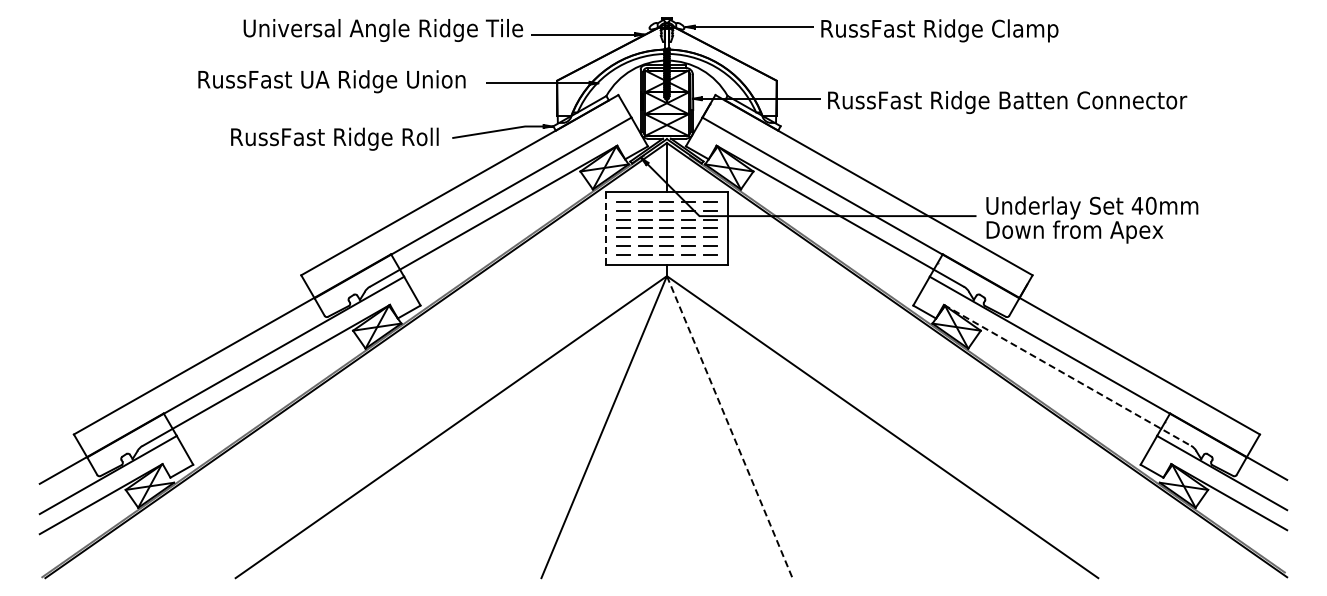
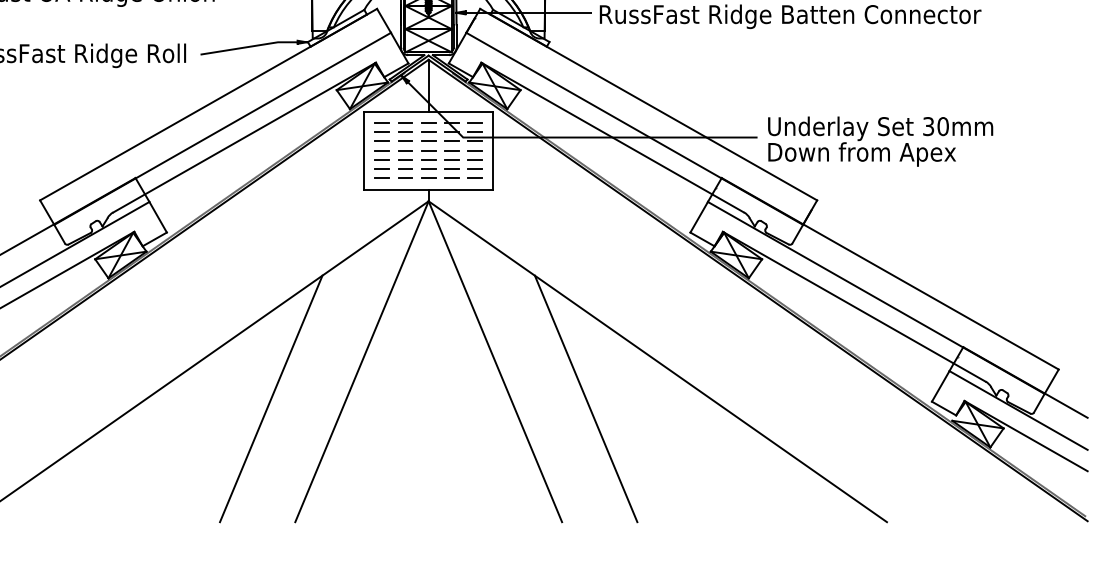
text: (1137, 205) -> (928, 126), 40mm -> 30mm
line: (606, 228) -> (364, 150), dashed -> solid
line: (1067, 375) -> (854, 306), dashed -> solid
line: (729, 427) -> (495, 362), dashed -> solid
line: (518, 462) -> (270, 399), added
line: (814, 462) -> (585, 399), added

